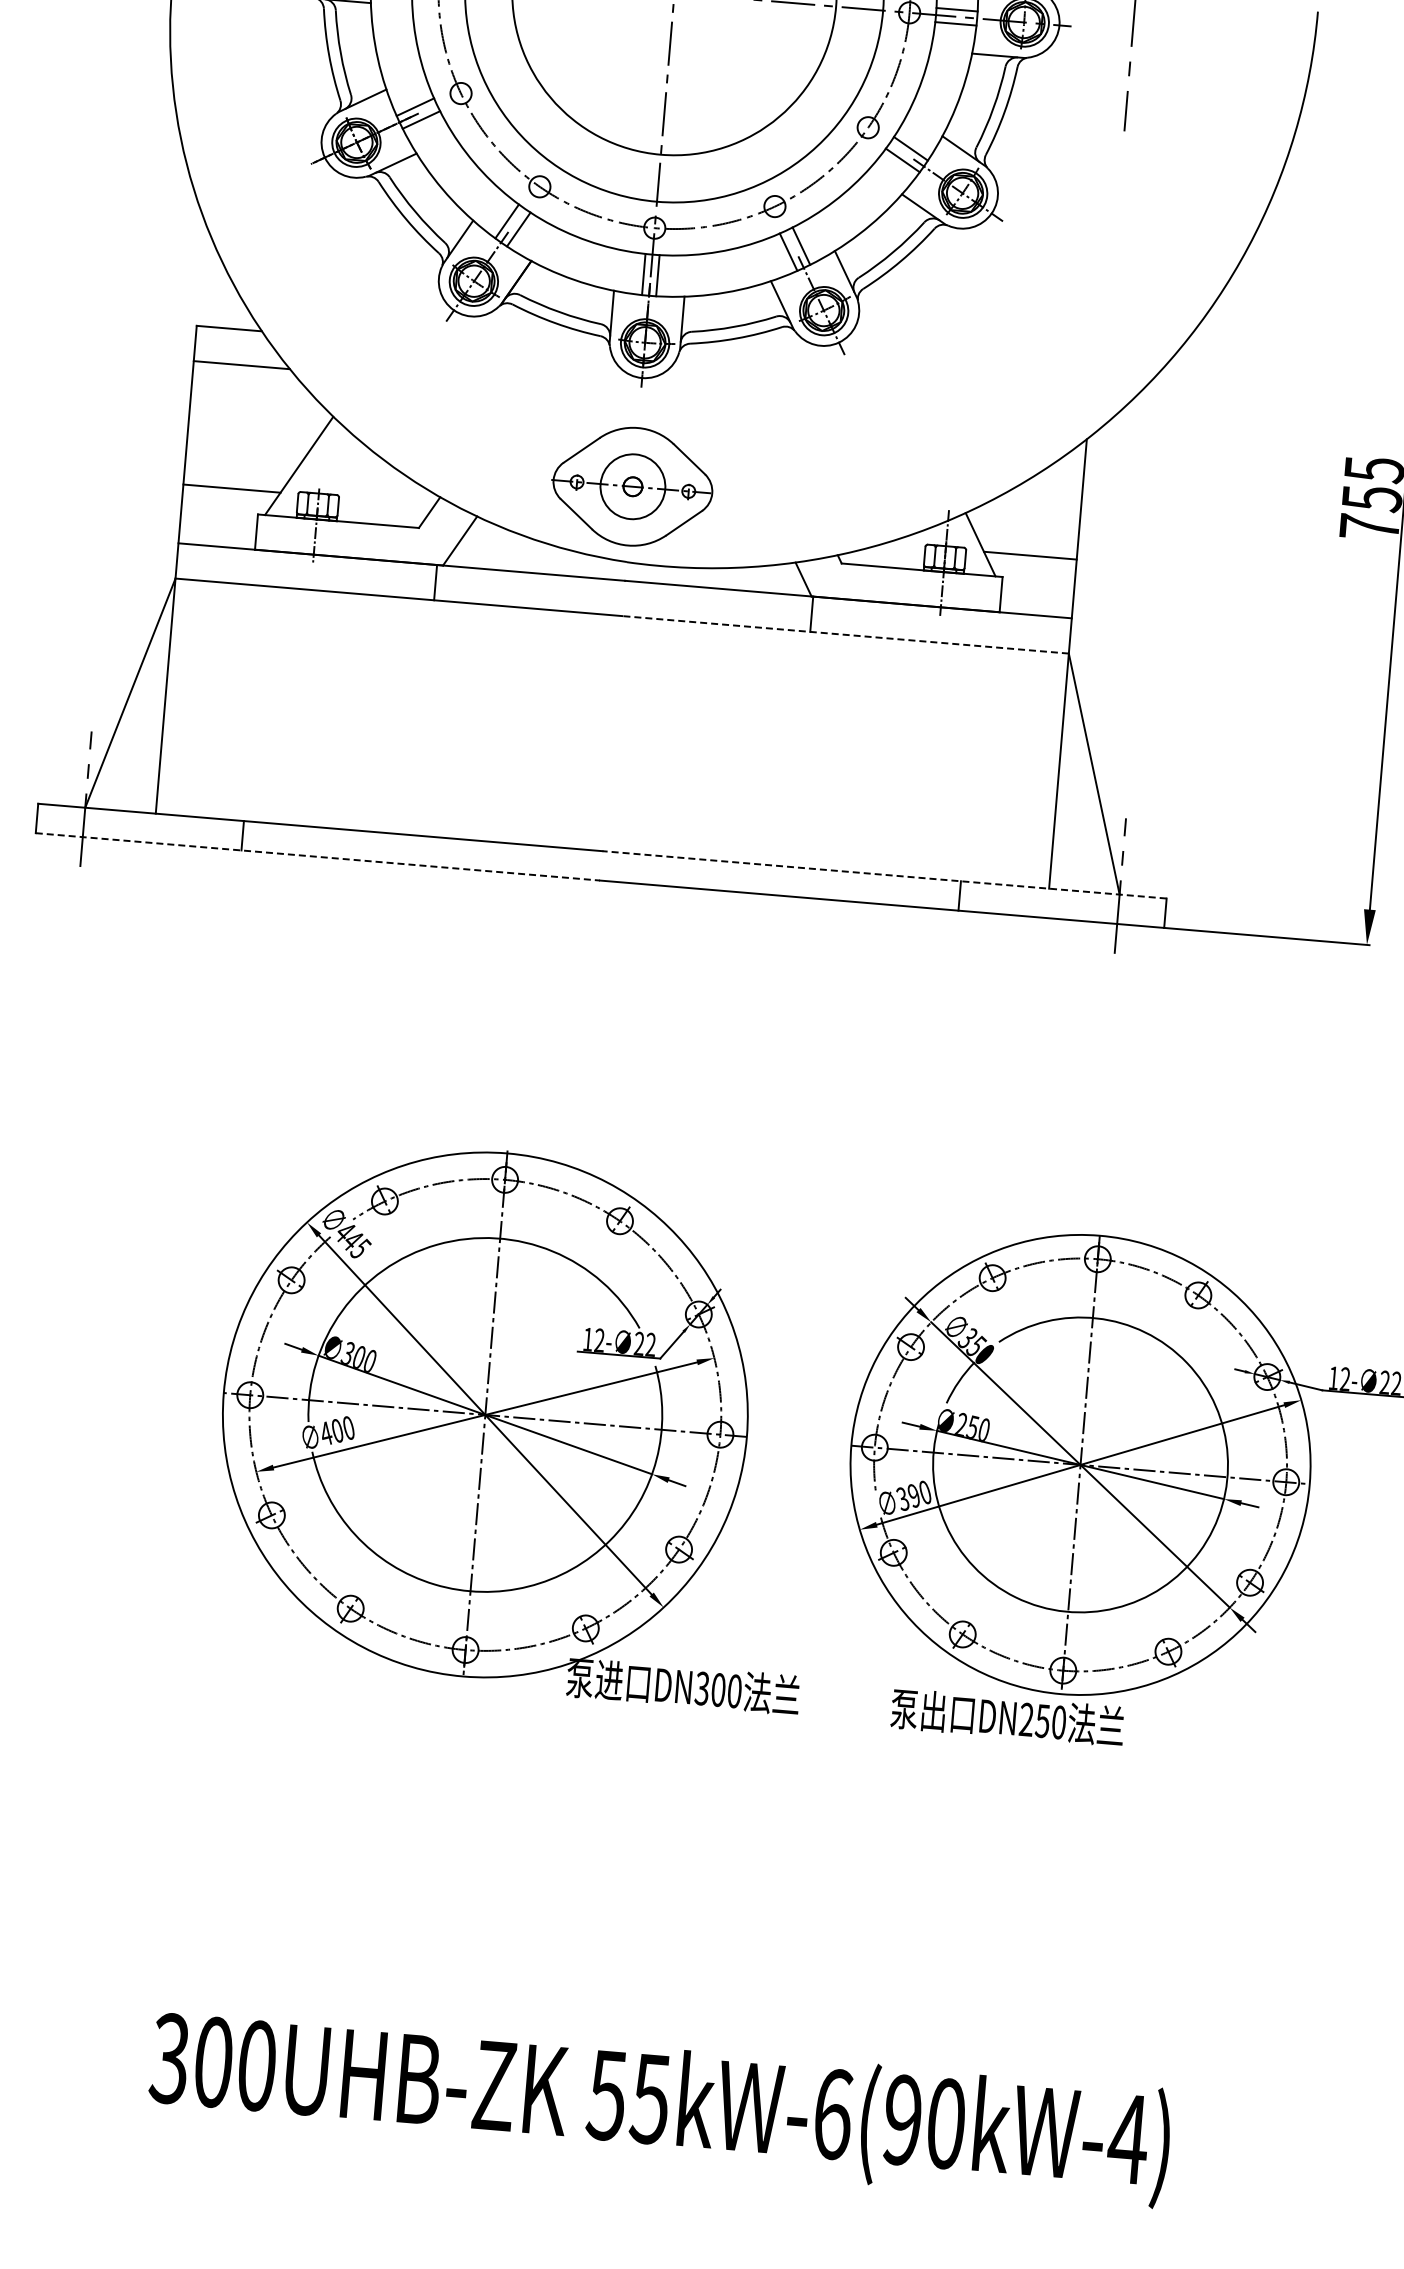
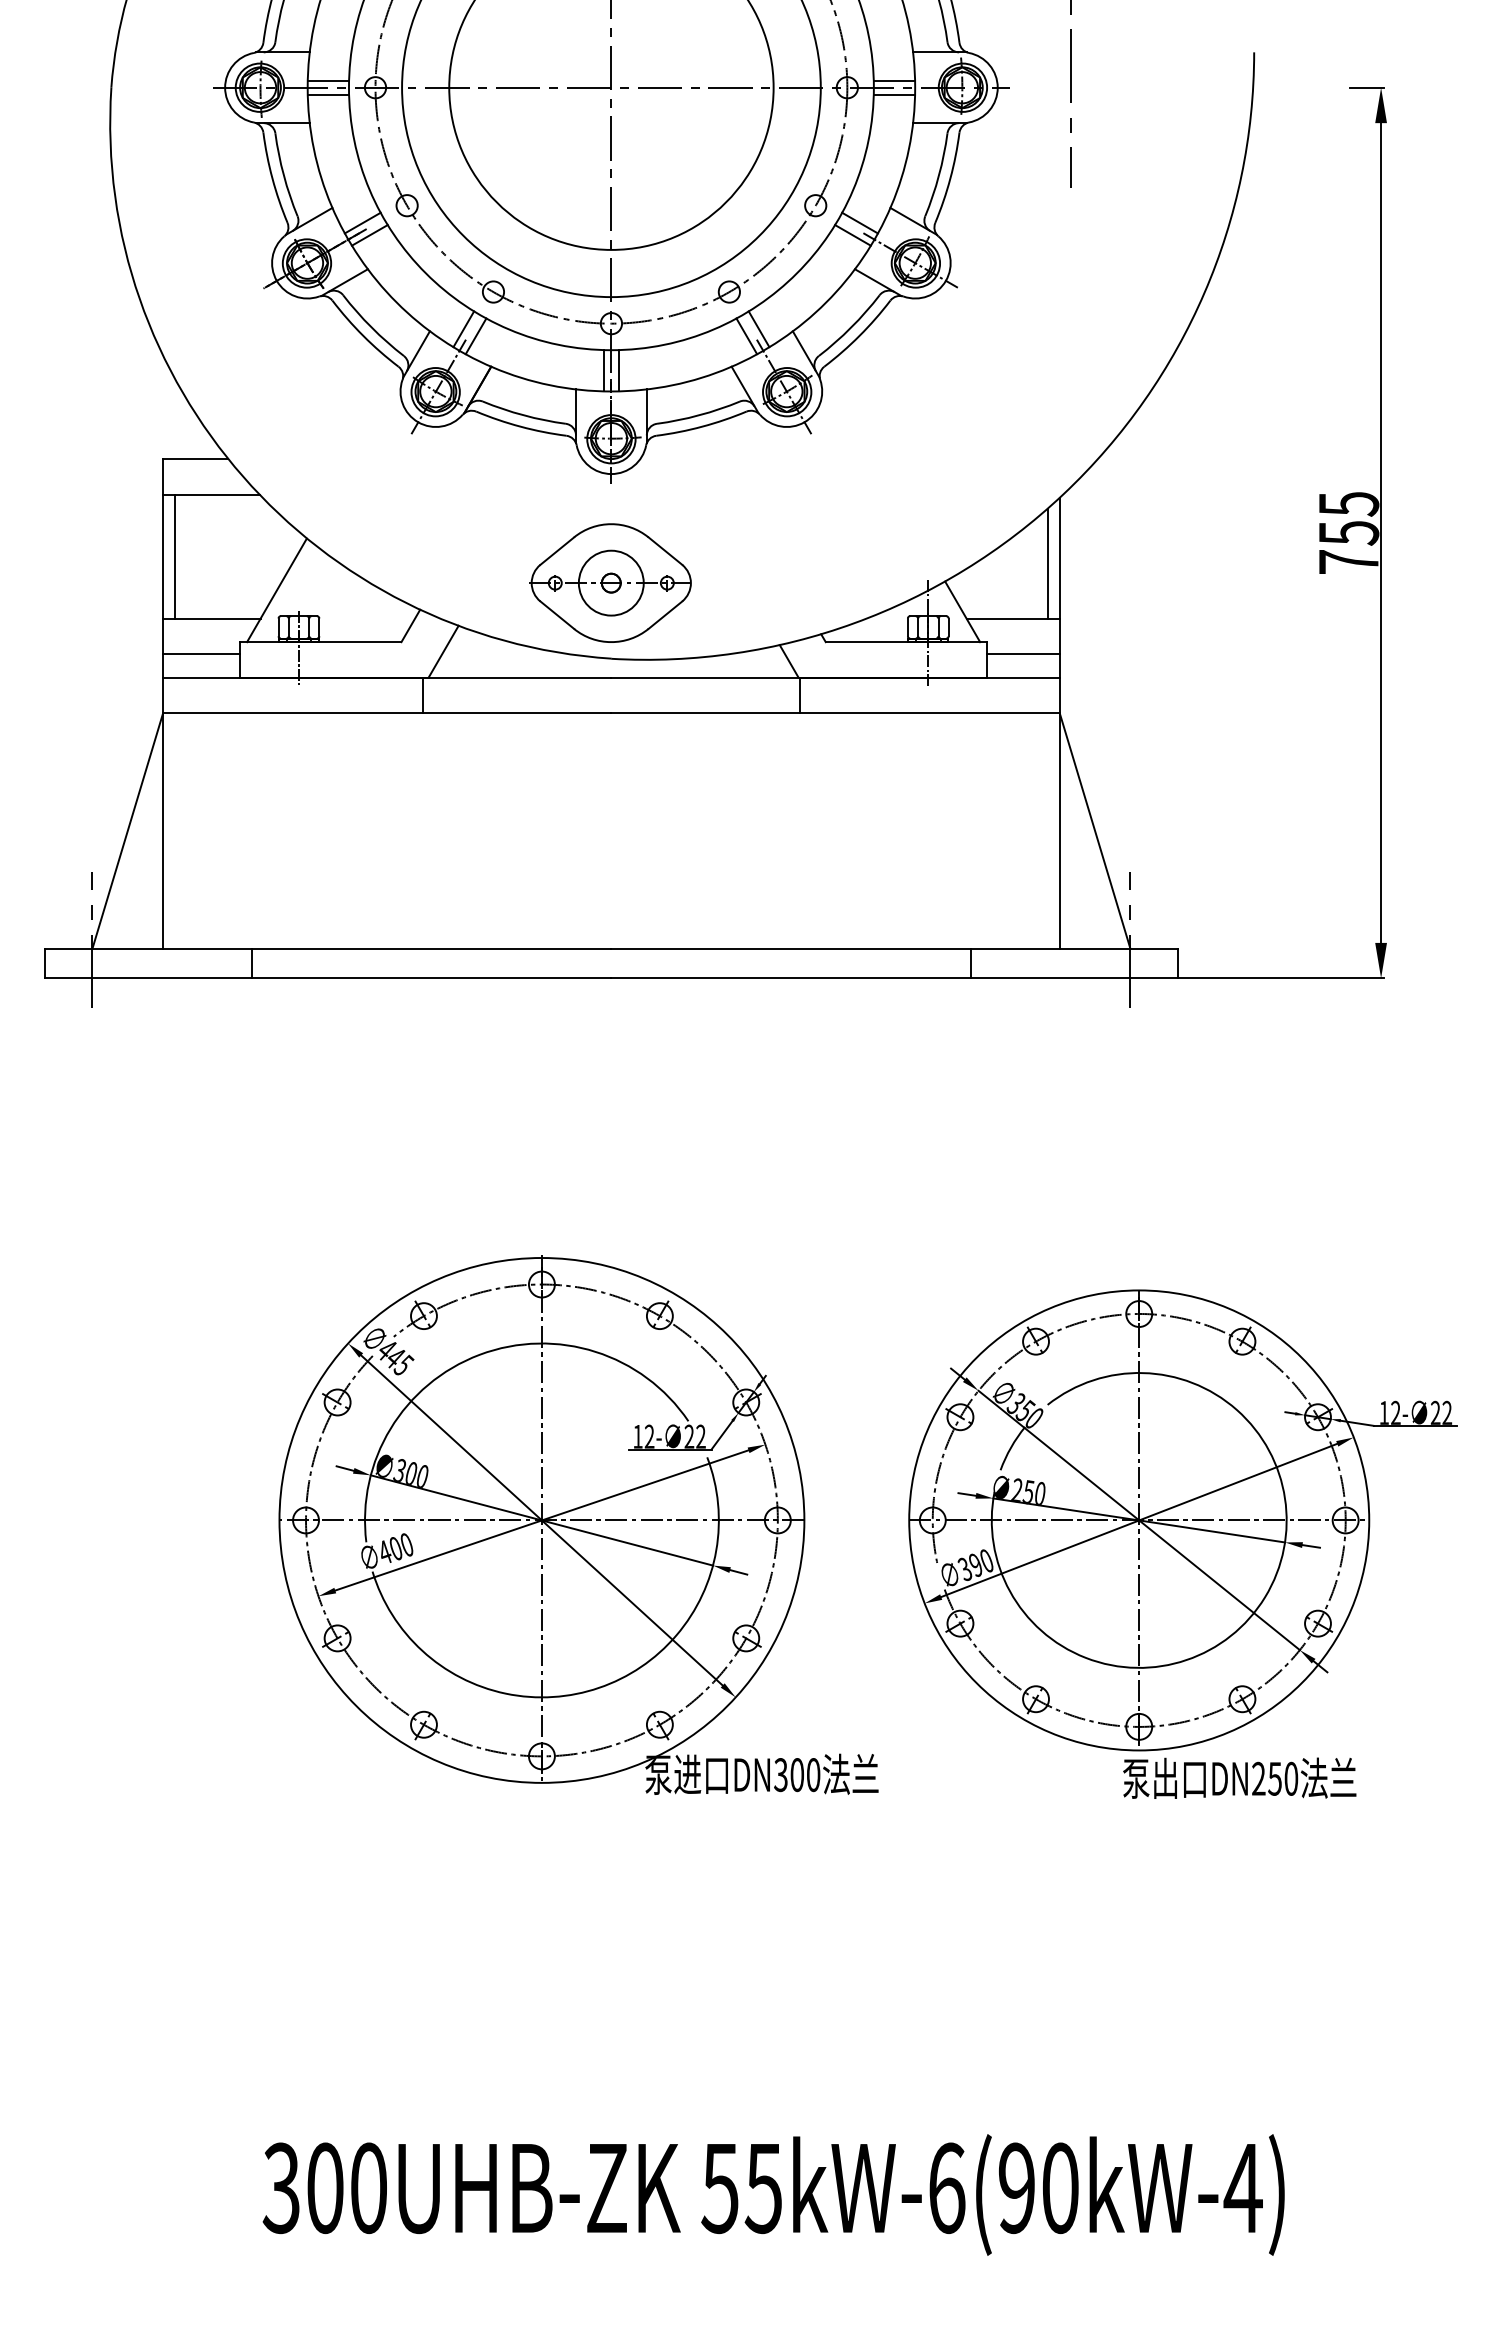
line: (200, 423) -> (175, 556), added
line: (1069, 503) -> (1047, 563), added
line: (218, 522) -> (201, 653), added
line: (1037, 591) -> (1023, 653), added
line: (845, 634) -> (835, 712), dashed -> solid
line: (318, 857) -> (328, 978), dashed -> solid
line: (884, 874) -> (894, 948), dashed -> solid
text: (1007, 1716) -> (1239, 1777), moved

